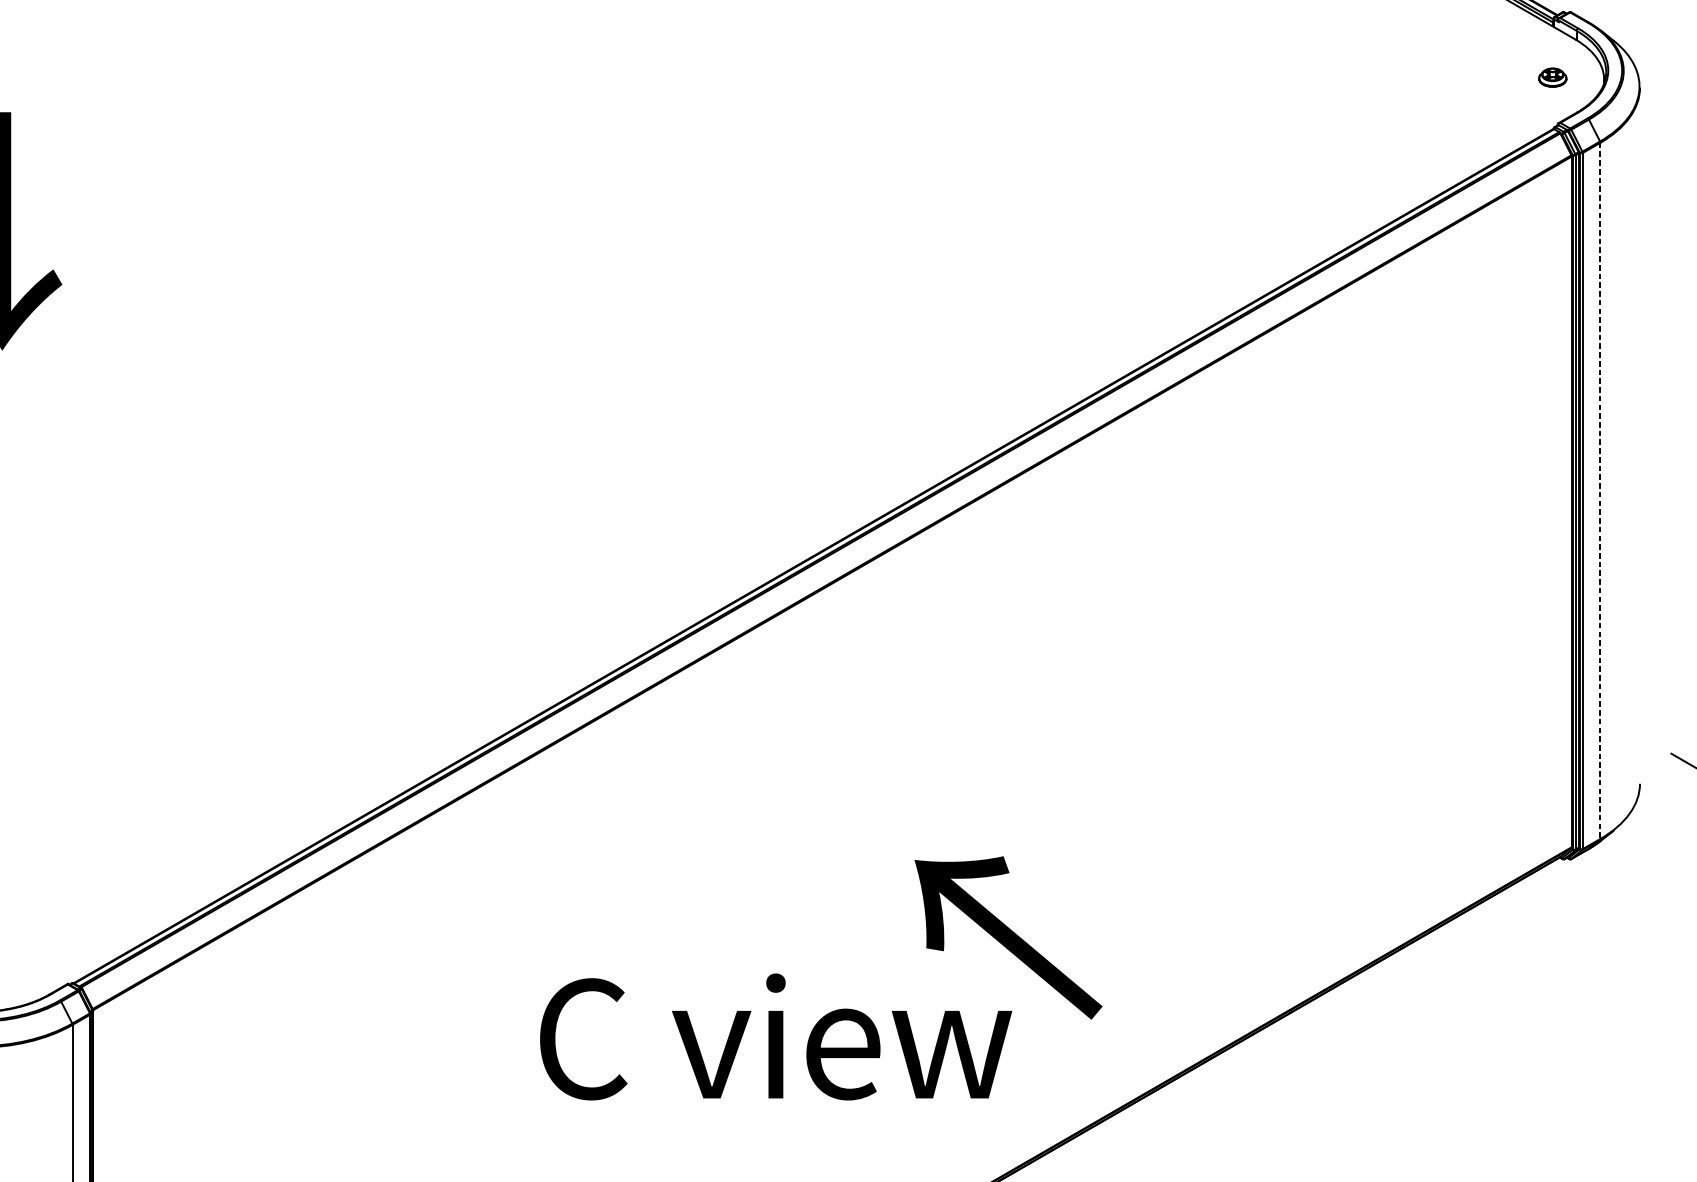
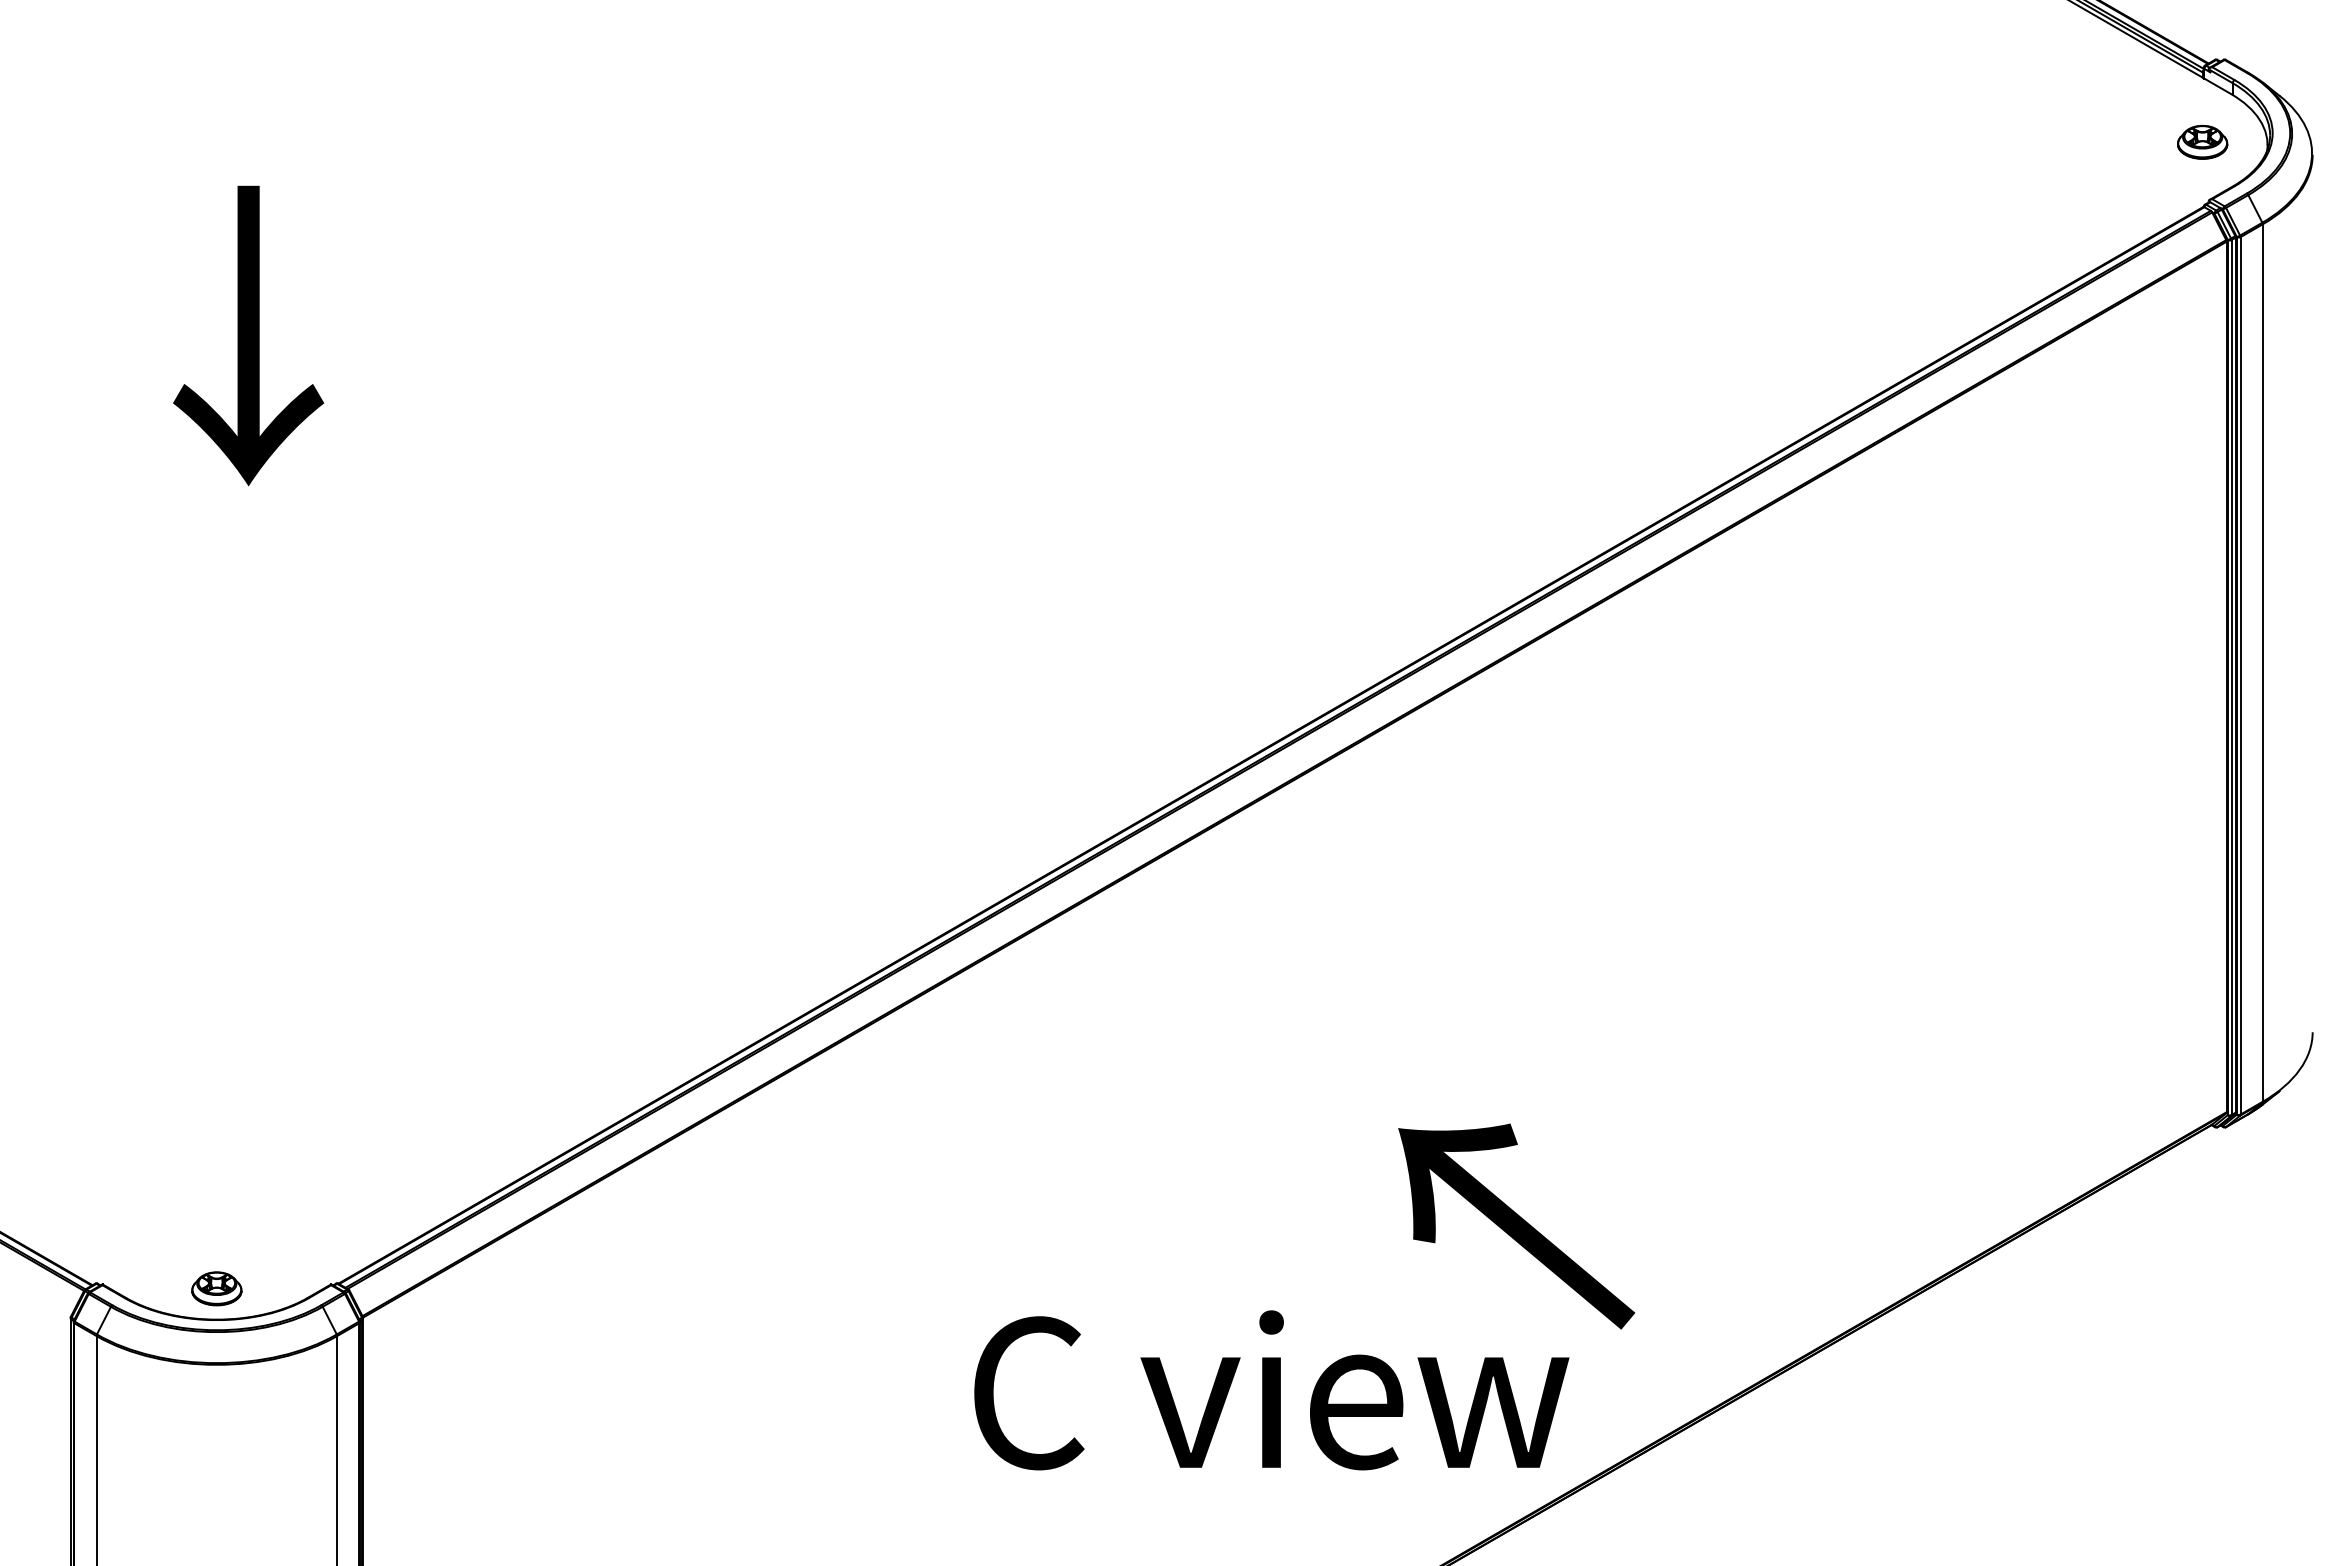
part: (1552, 77) -> (2202, 141), size x1.43
line: (1600, 491) -> (2262, 663), dashed -> solid
text: (775, 1037) -> (1271, 1390), moved

